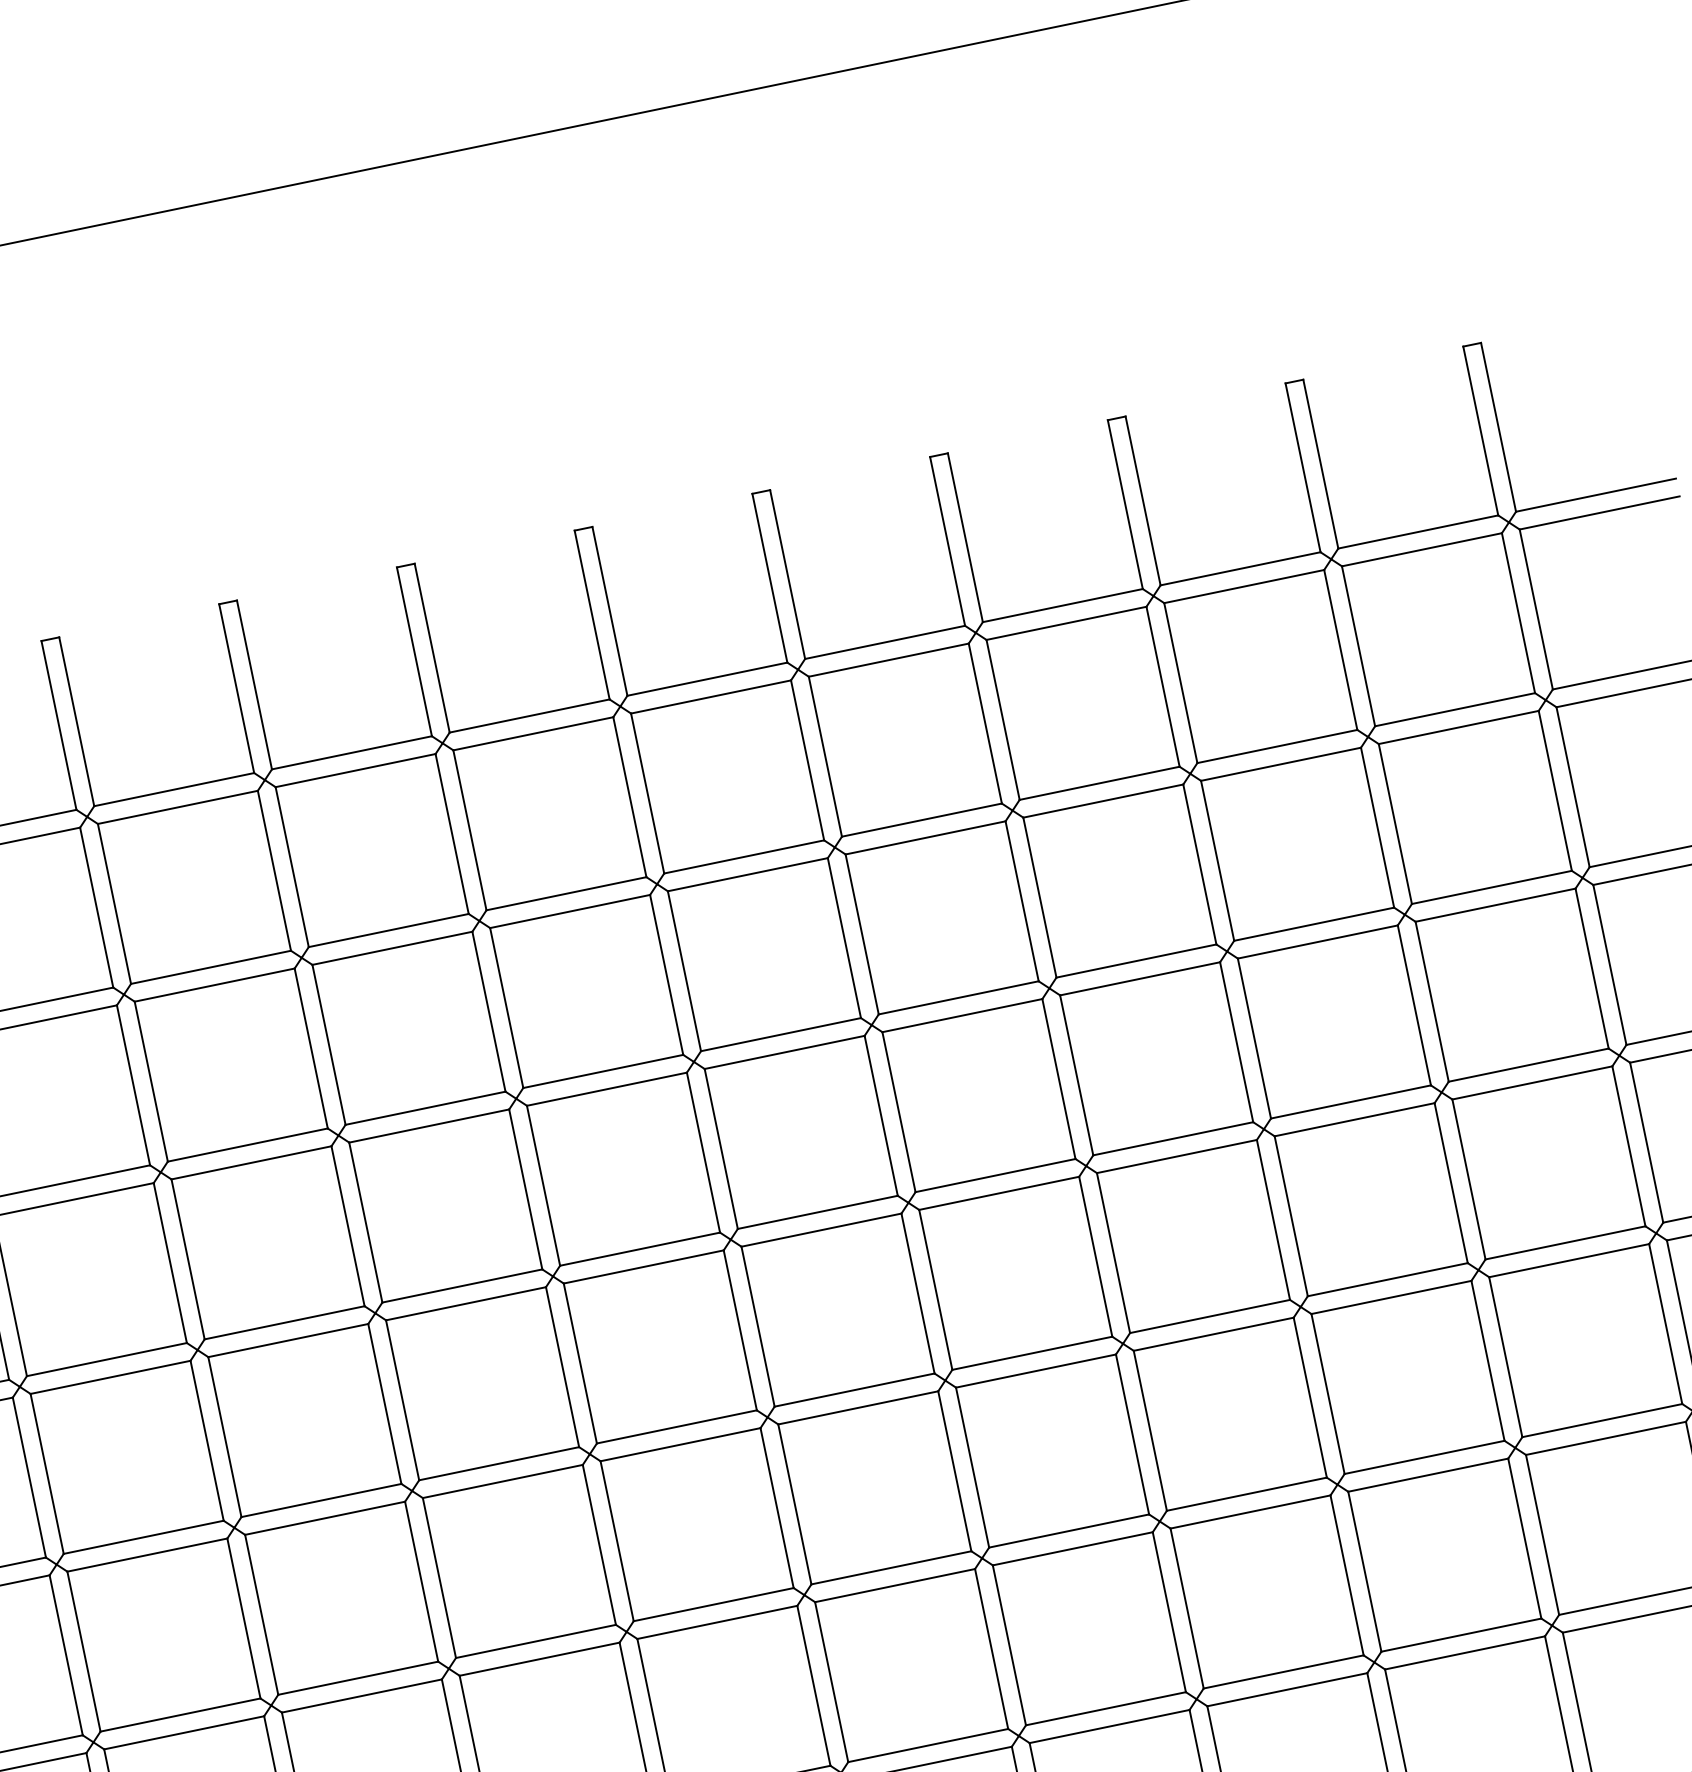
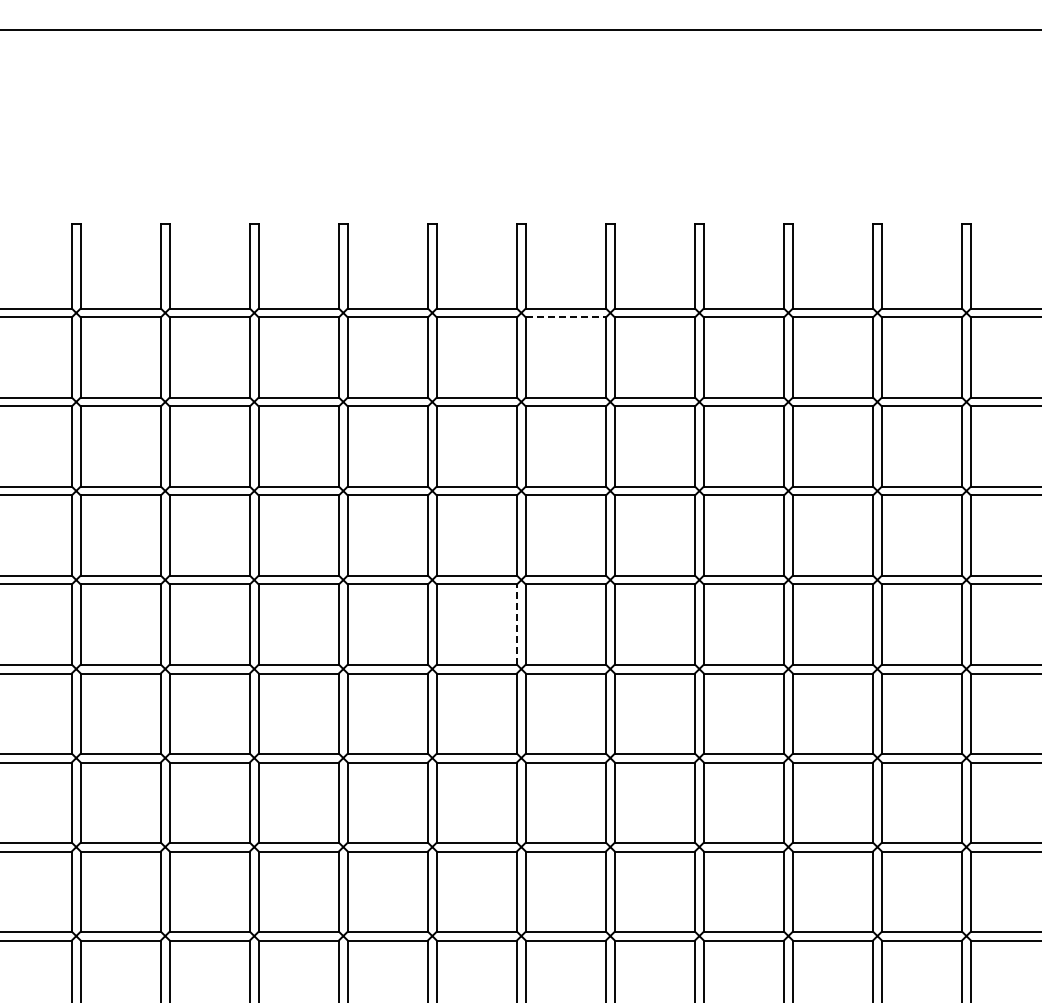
line: (712, 696) -> (566, 317), solid -> dashed
line: (739, 1330) -> (516, 624), solid -> dashed

